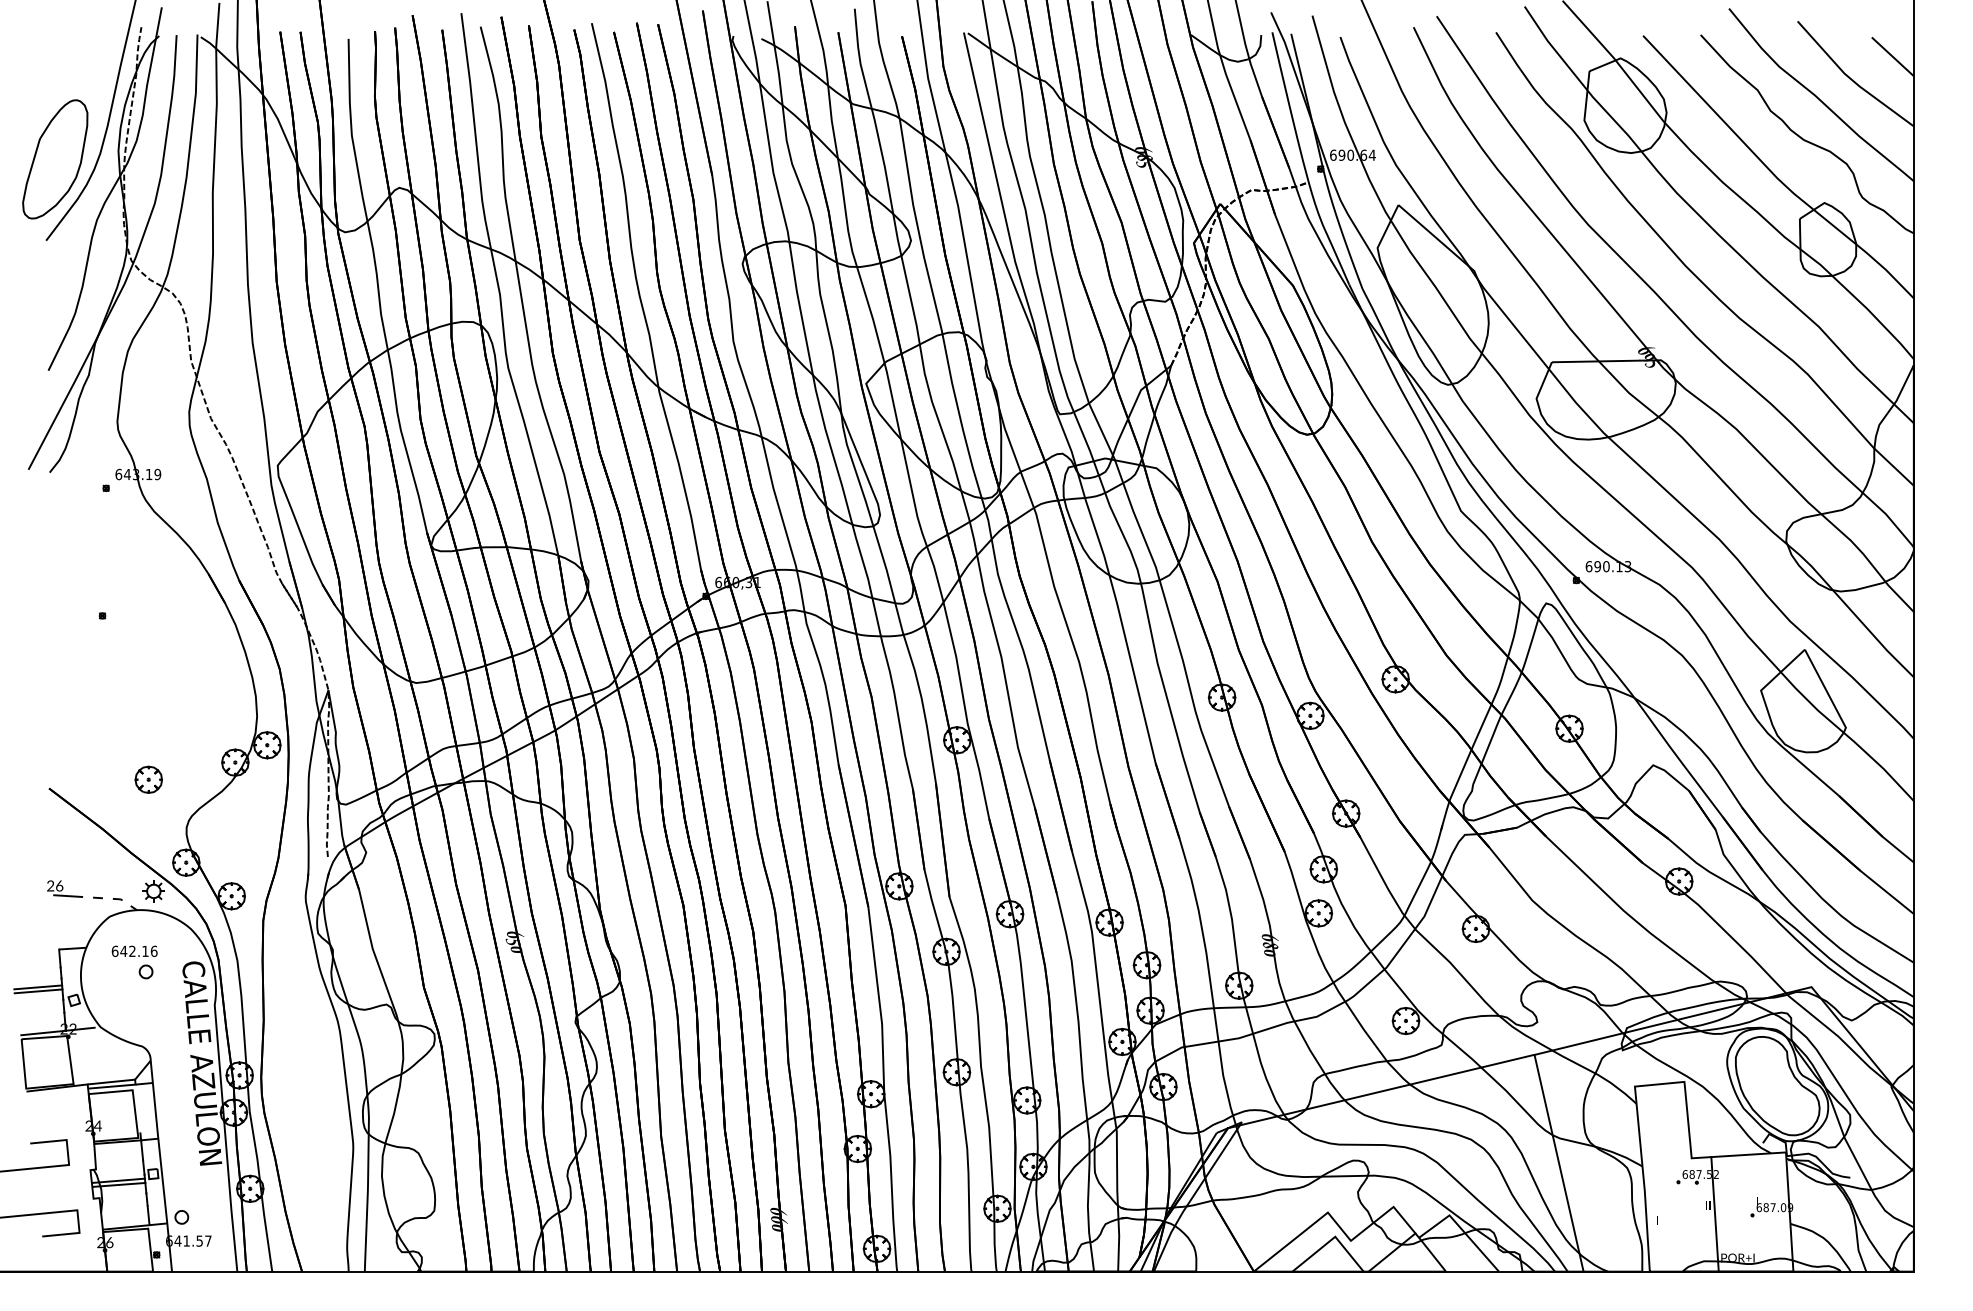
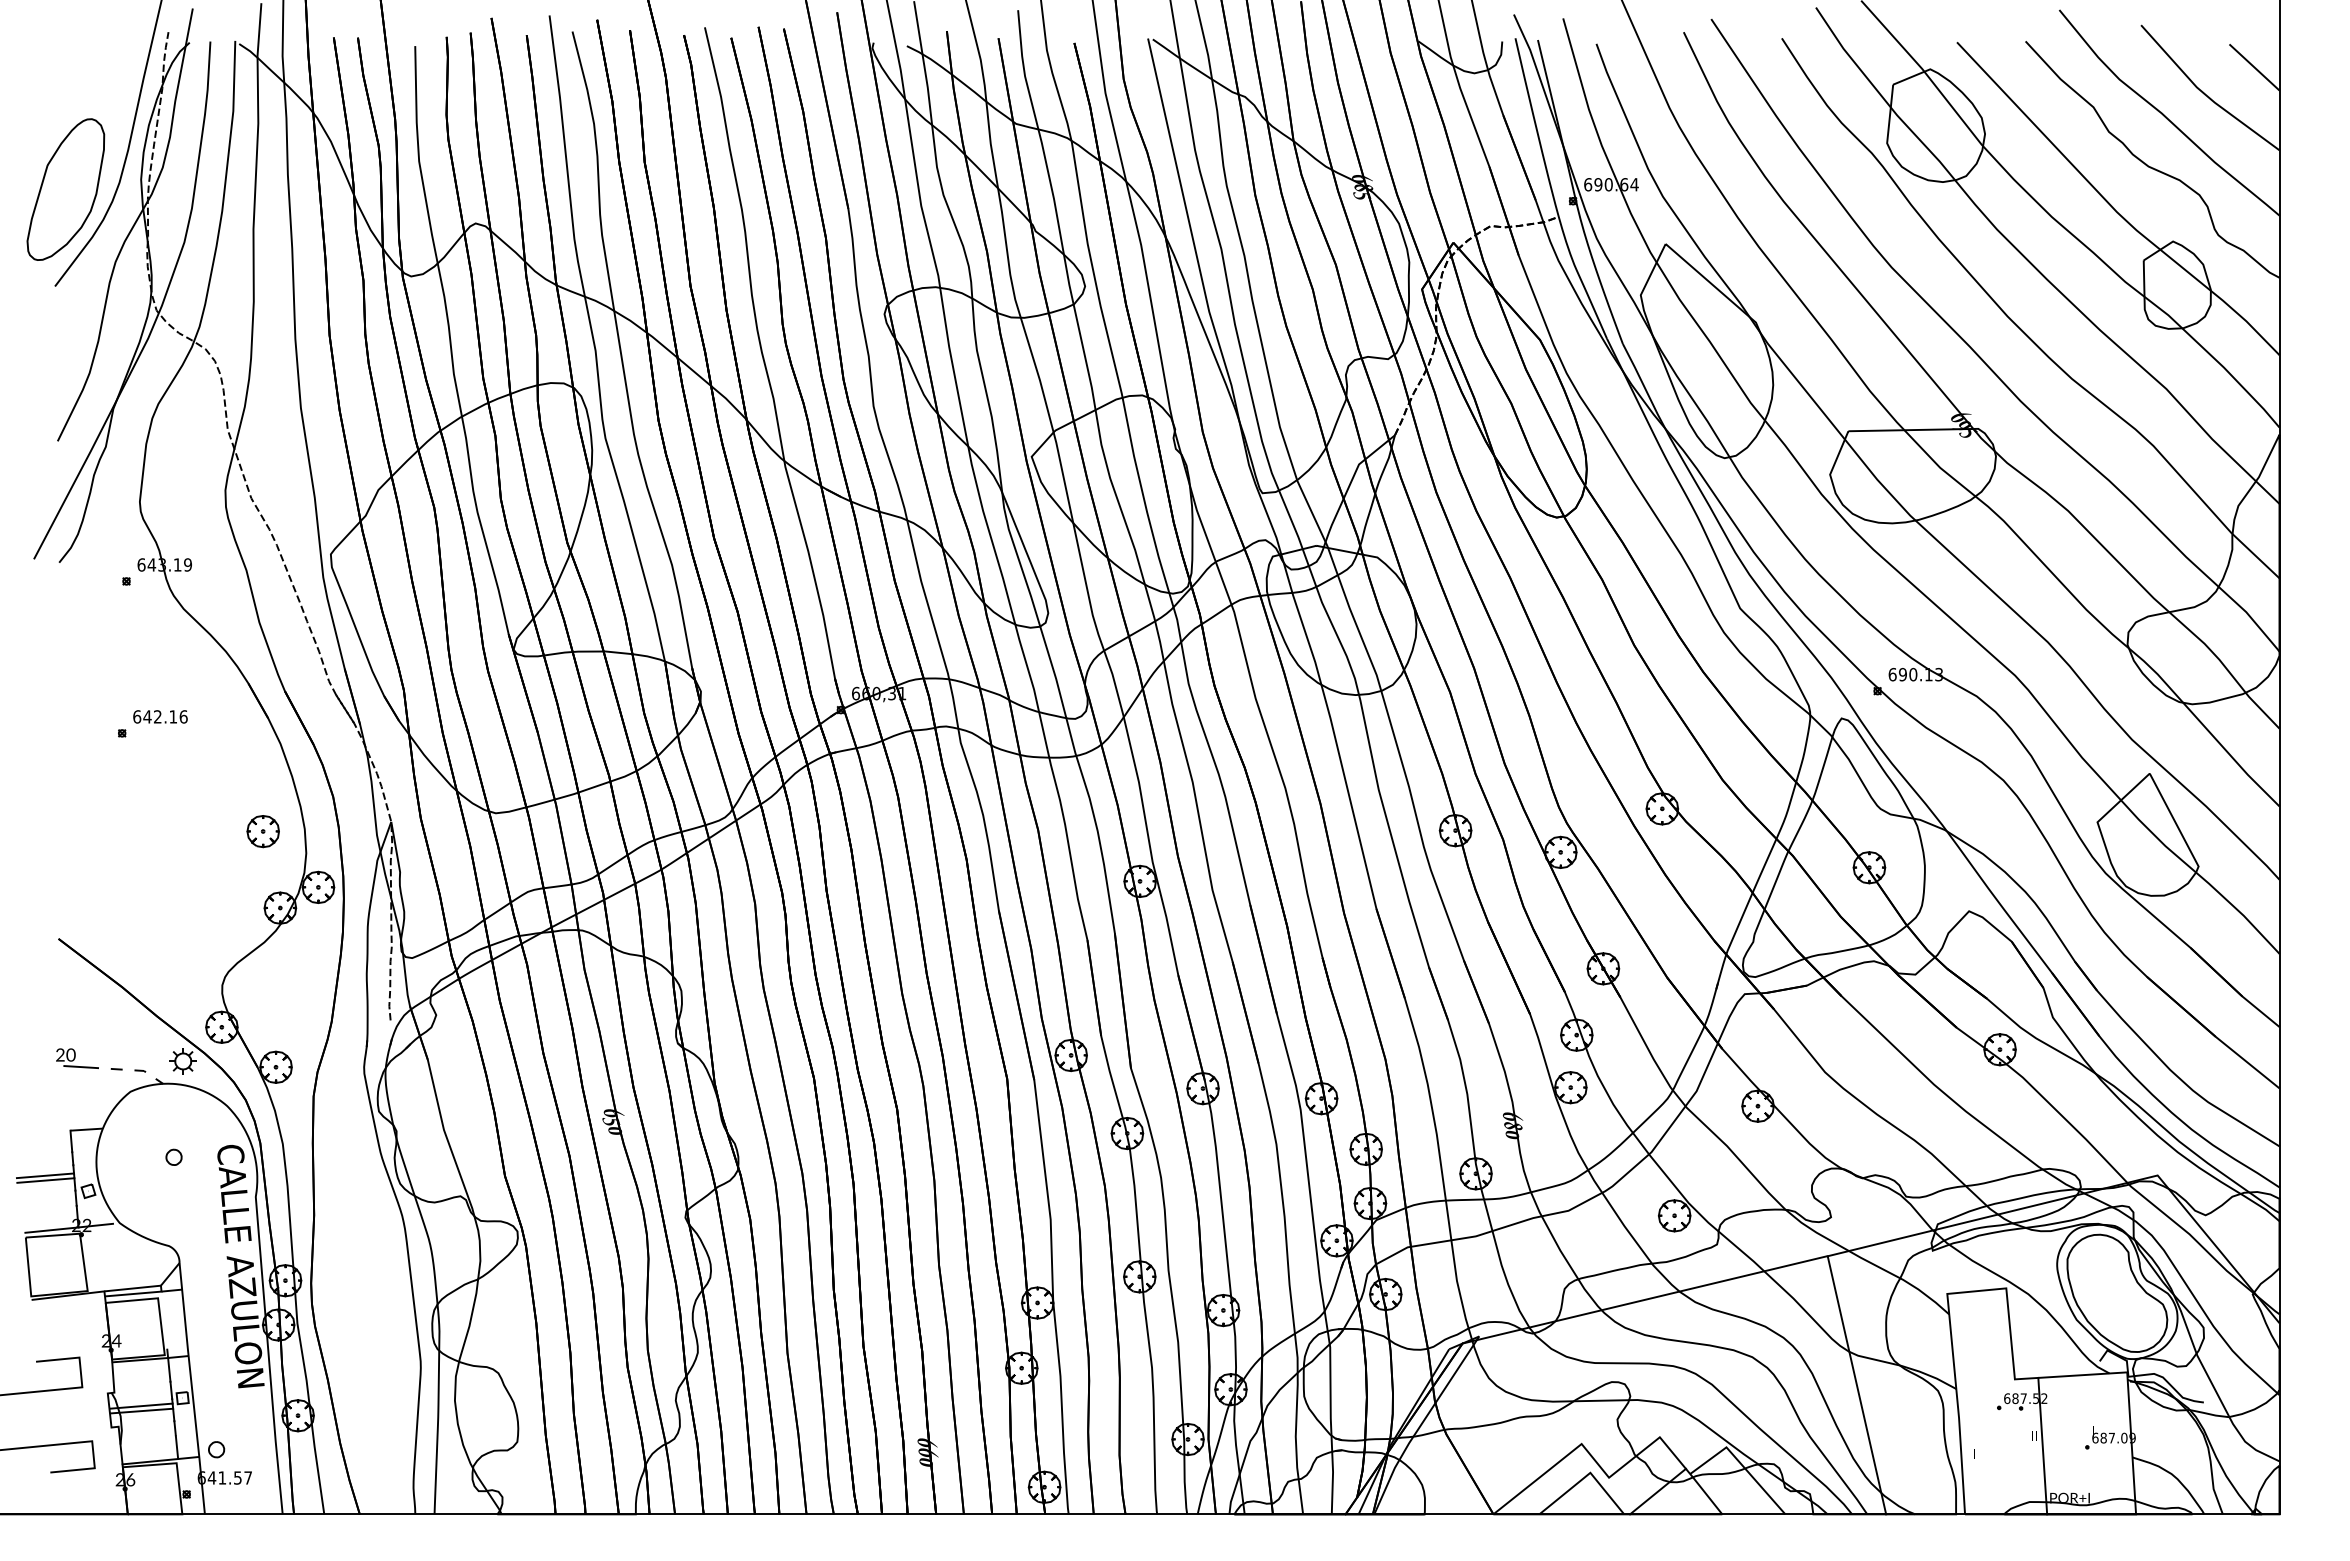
part: (148, 779) -> (262, 831), moved
text: (59, 885) -> (70, 1054), 26 -> 20
text: (134, 951) -> (160, 716), moved

